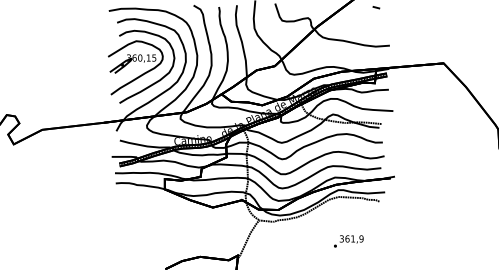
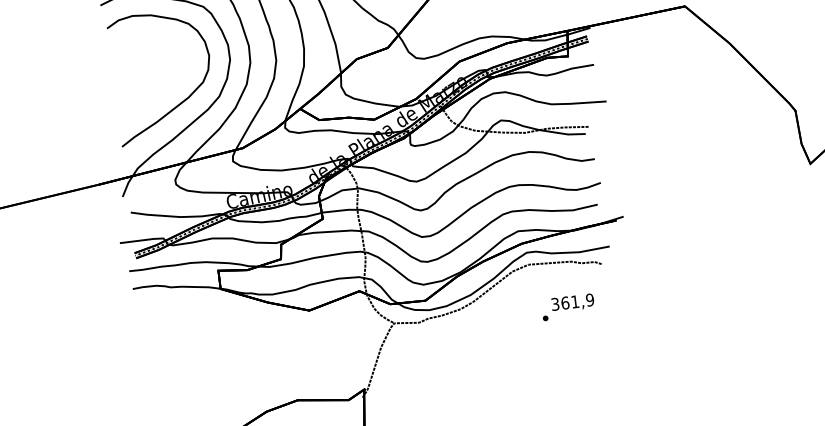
part: (135, 67) -> (142, 80), removed
text: (348, 241) -> (567, 307), moved

